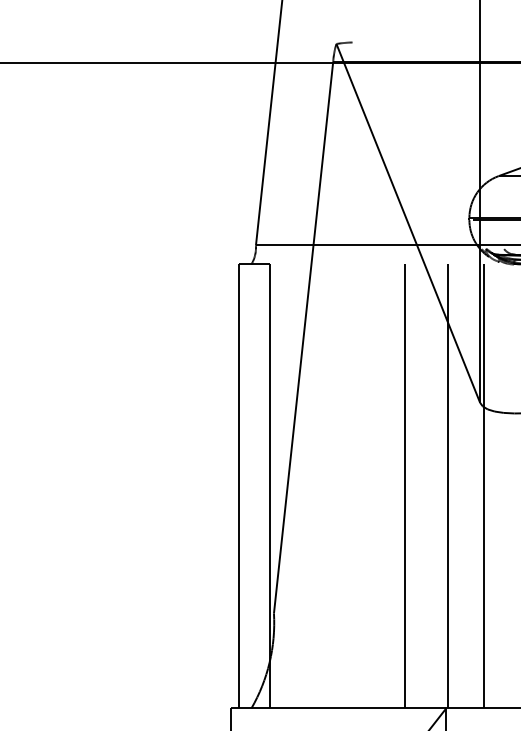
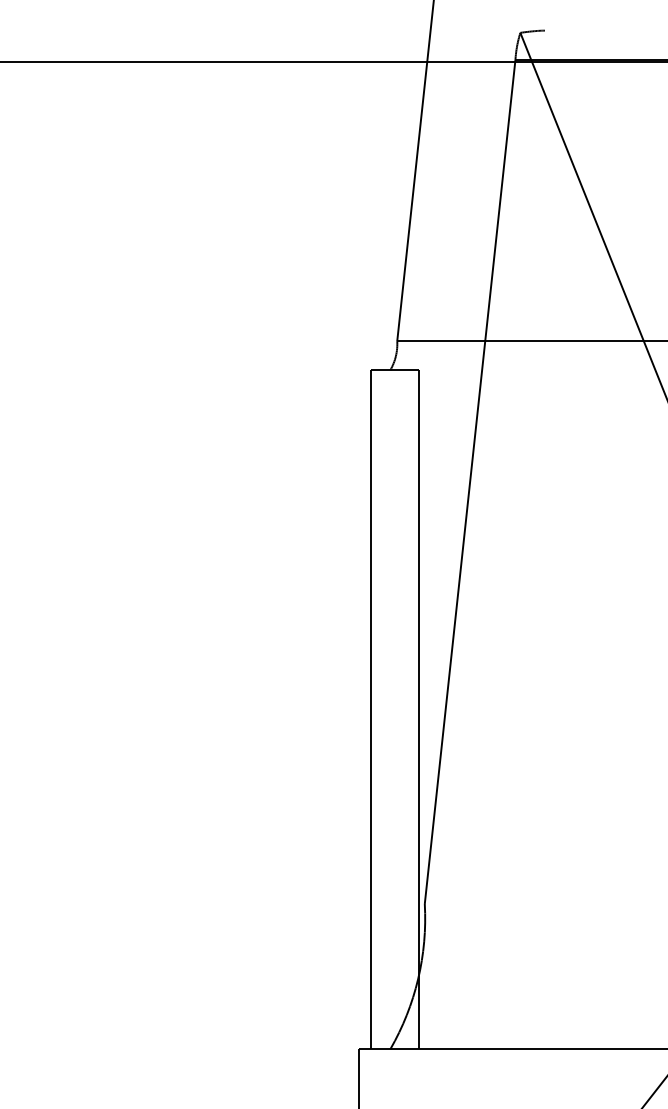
line: (404, 486) -> (624, 709), removed

